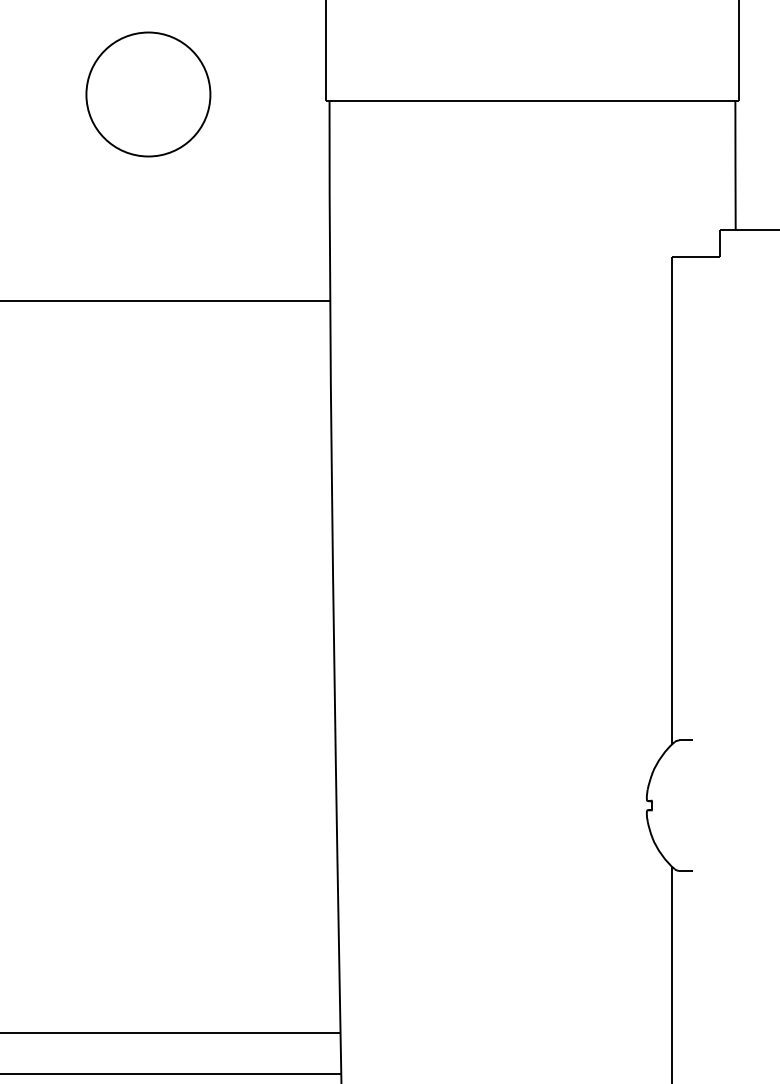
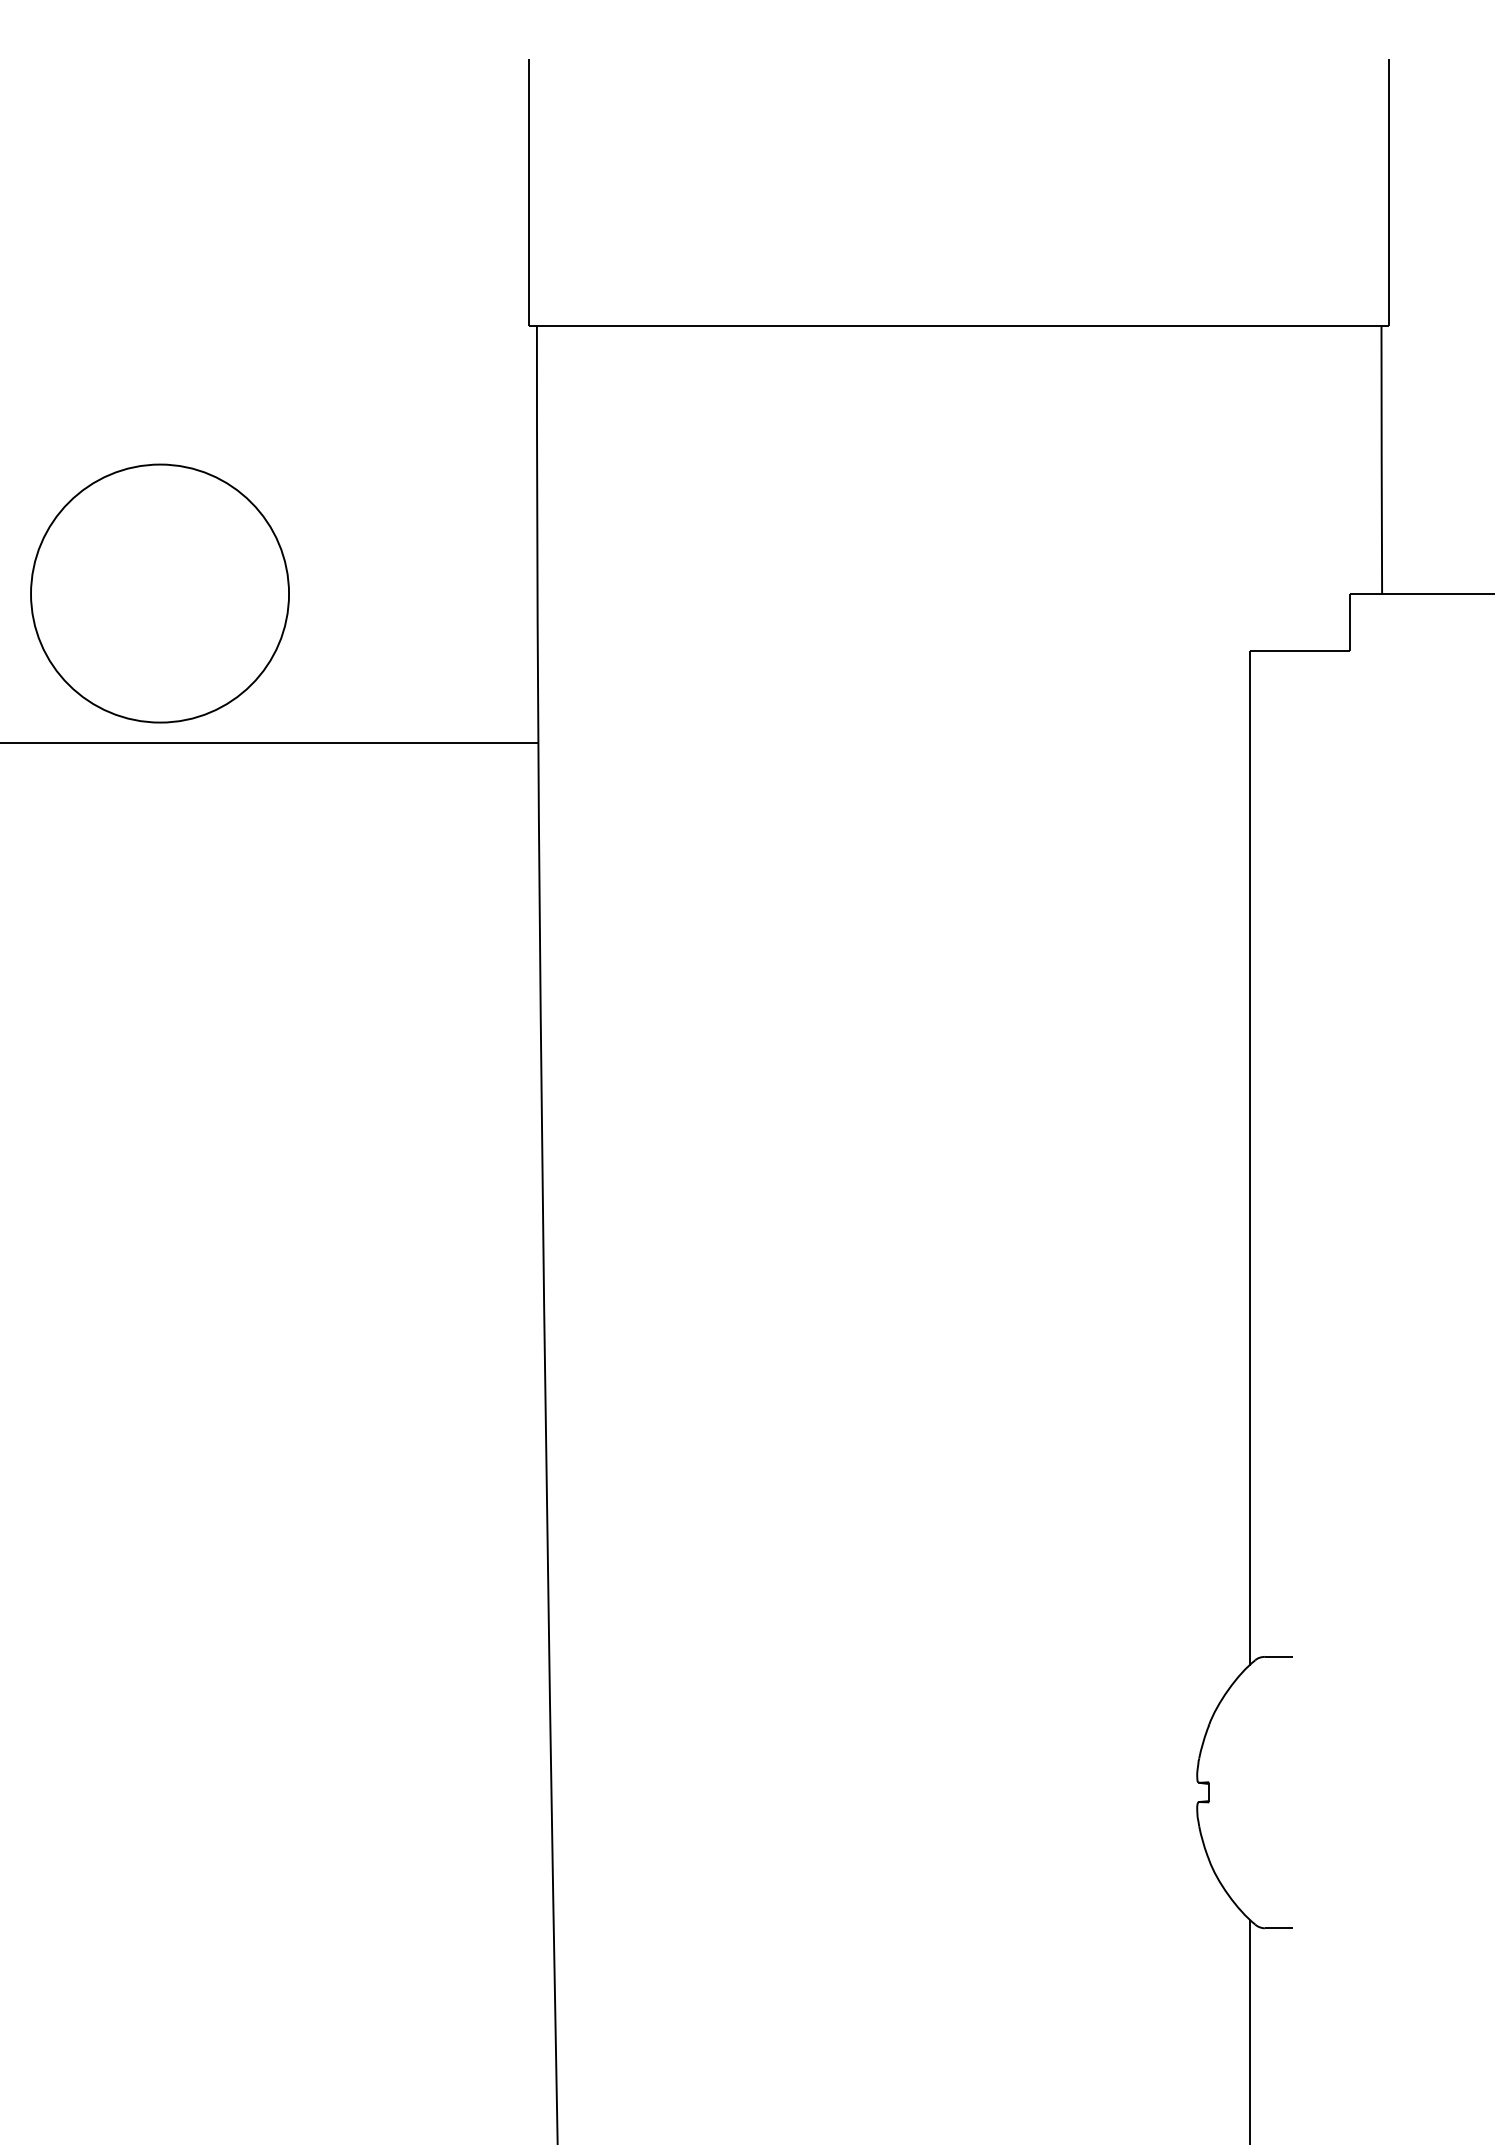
part: (148, 94) -> (160, 593), moved

